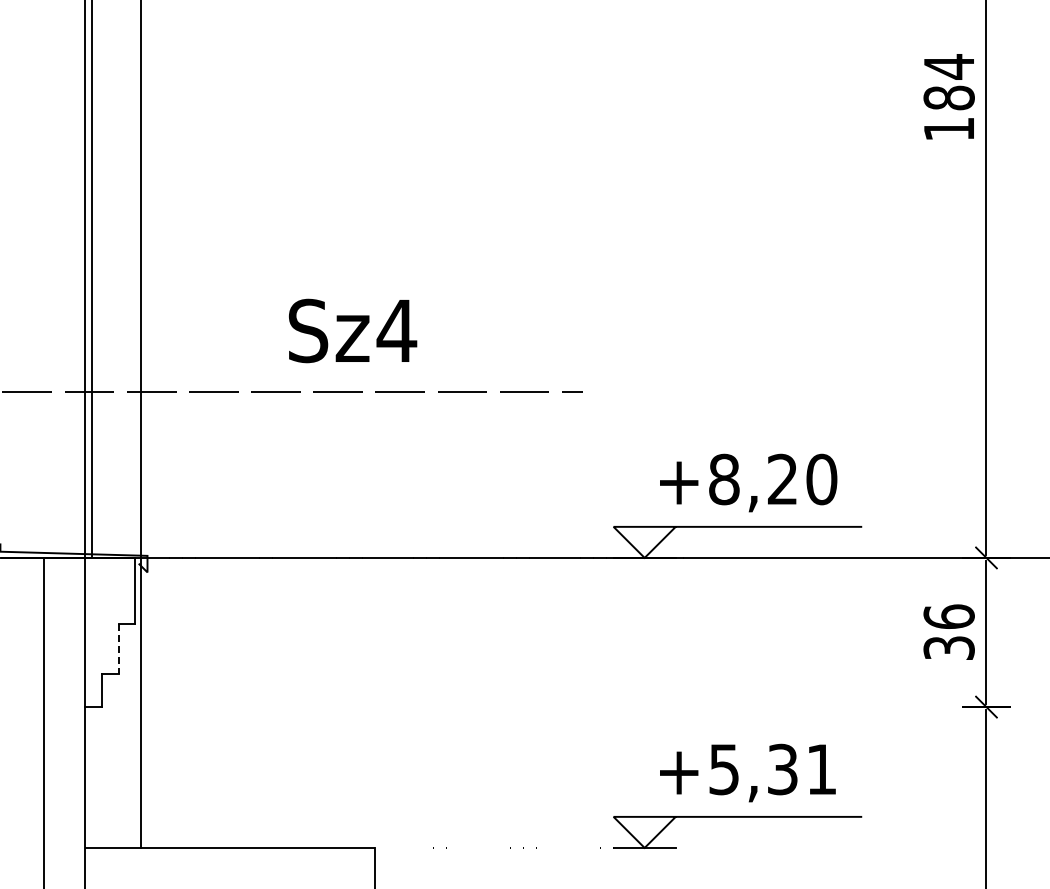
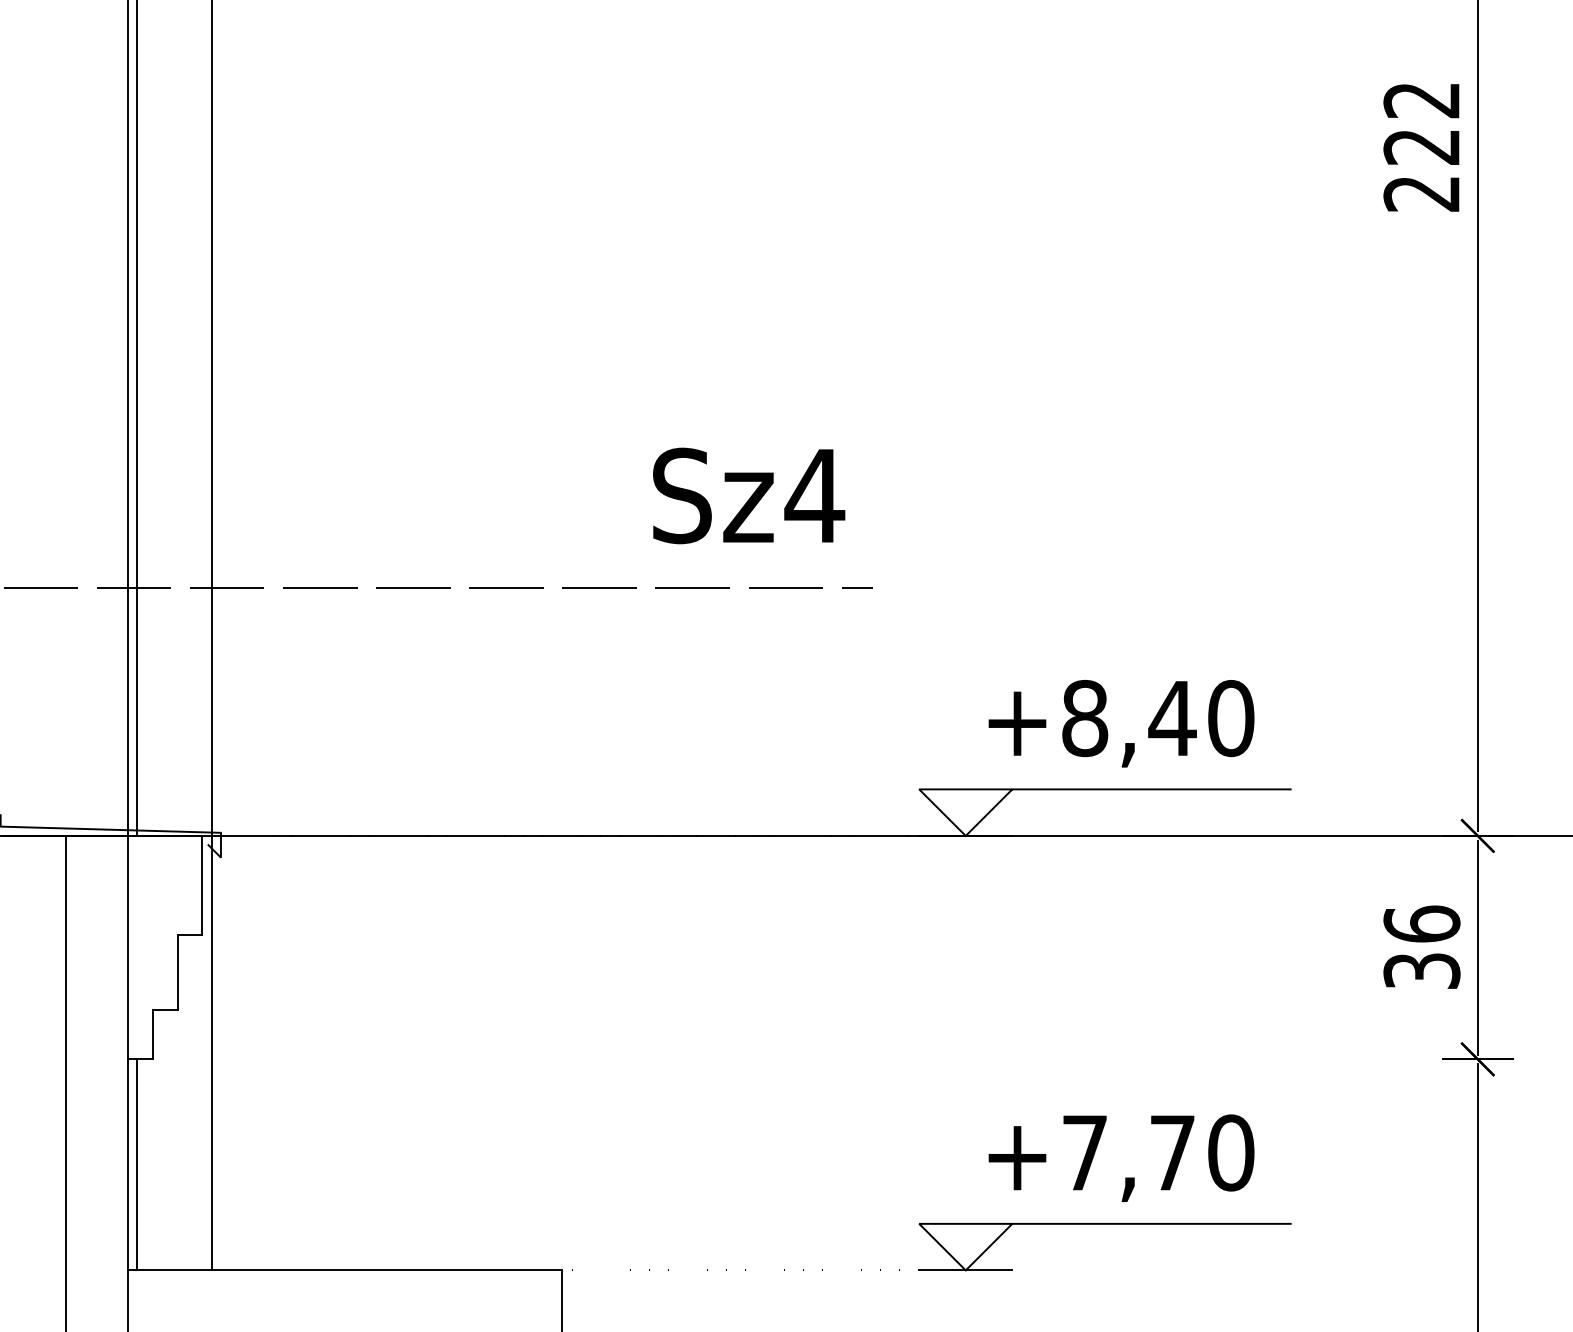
text: (948, 97) -> (1420, 146), 184 -> 222
text: (353, 330) -> (749, 495), moved
text: (782, 478) -> (1172, 716), +8,20 -> +8,40
line: (118, 649) -> (177, 973), dashed -> solid
text: (773, 769) -> (1158, 1152), +5,31 -> +7,70
line: (91, 777) -> (137, 1164), added

